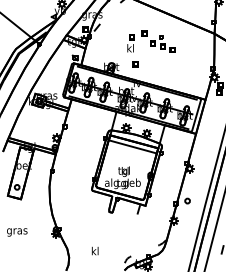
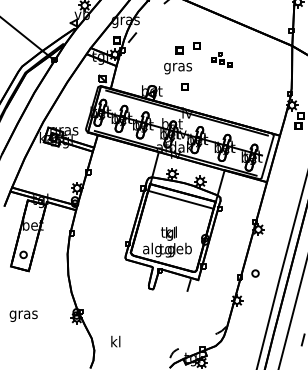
part: (162, 43) -> (221, 59), size x0.6
text: (130, 48) -> (177, 66), kl -> gras
text: (94, 250) -> (115, 341), moved

